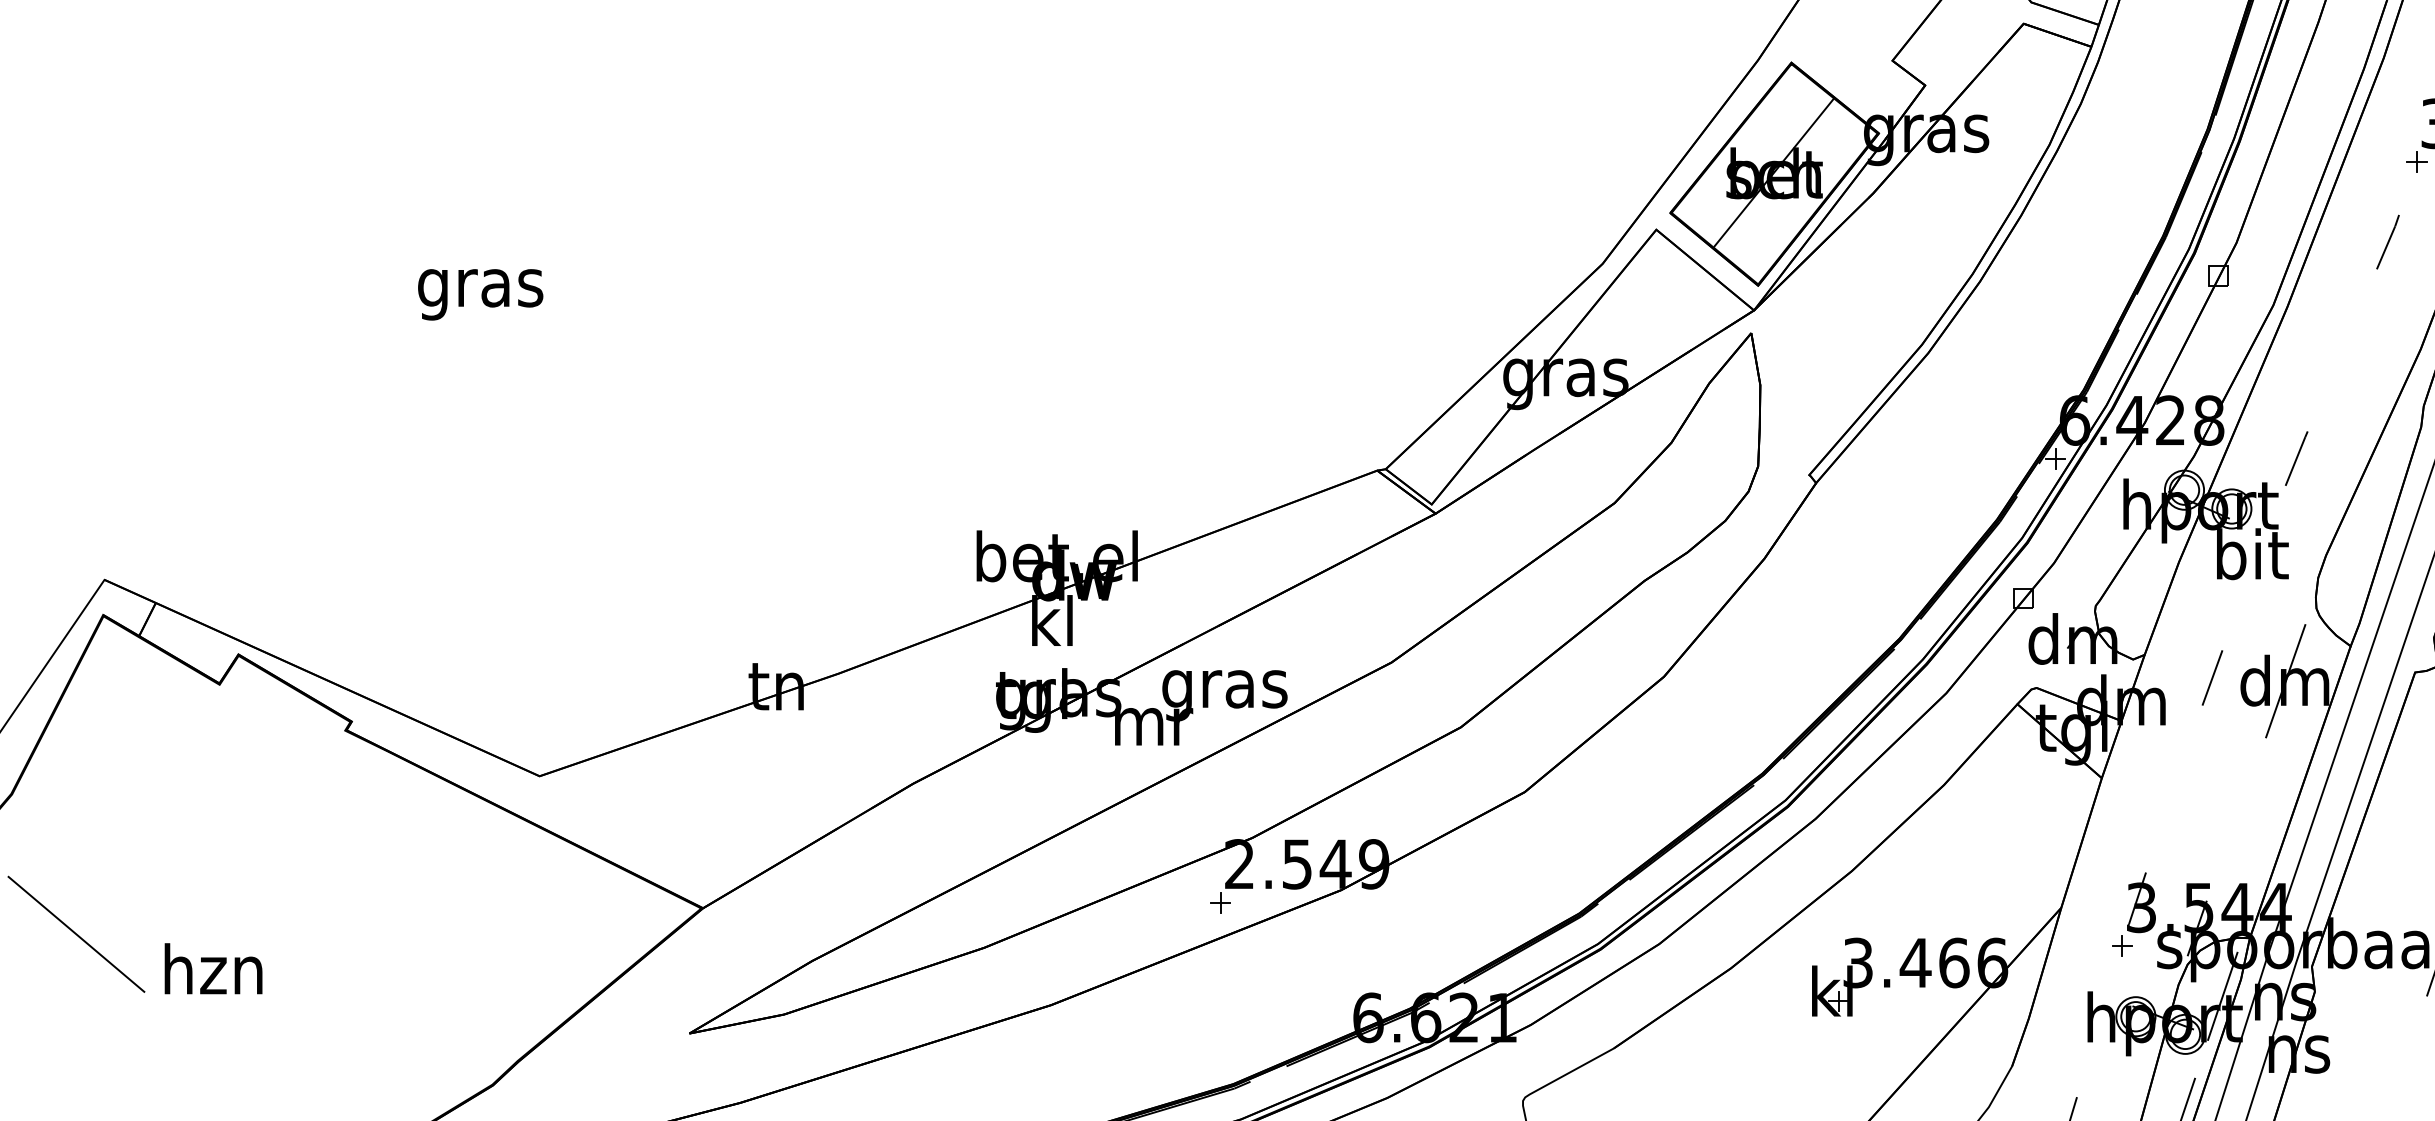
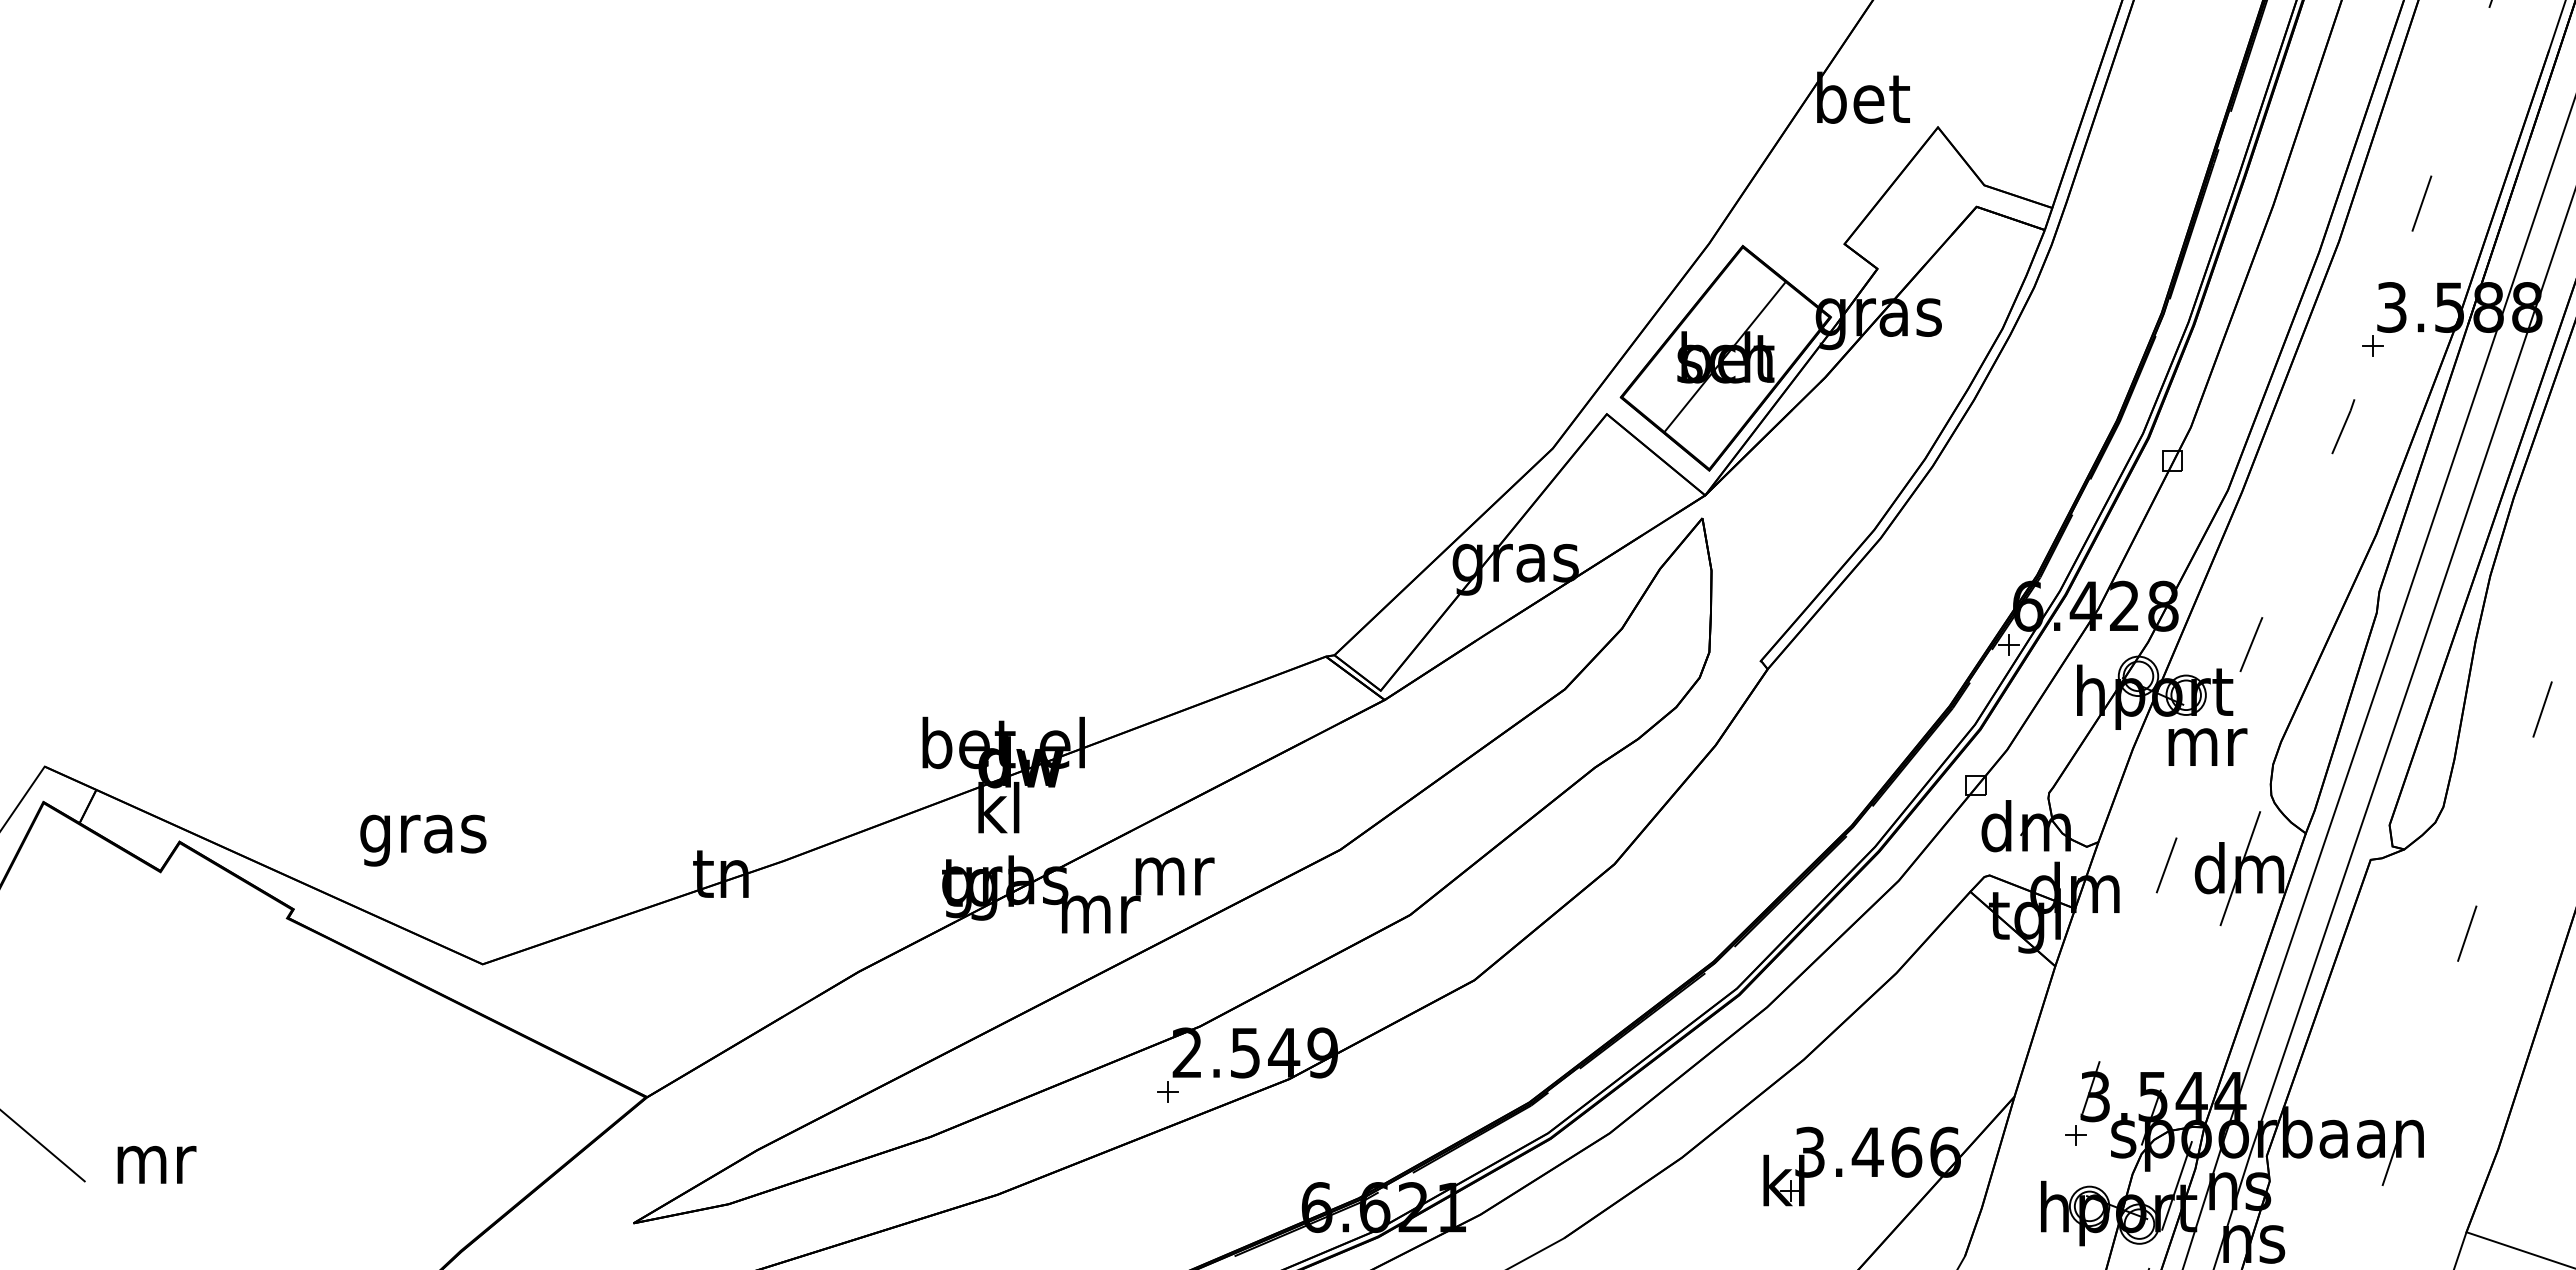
text: (480, 294) -> (423, 840), moved
text: (2253, 553) -> (2207, 740), bit -> mr
text: (1224, 695) -> (1172, 883), gras -> mr
text: (213, 968) -> (154, 1157), hzn -> mr

